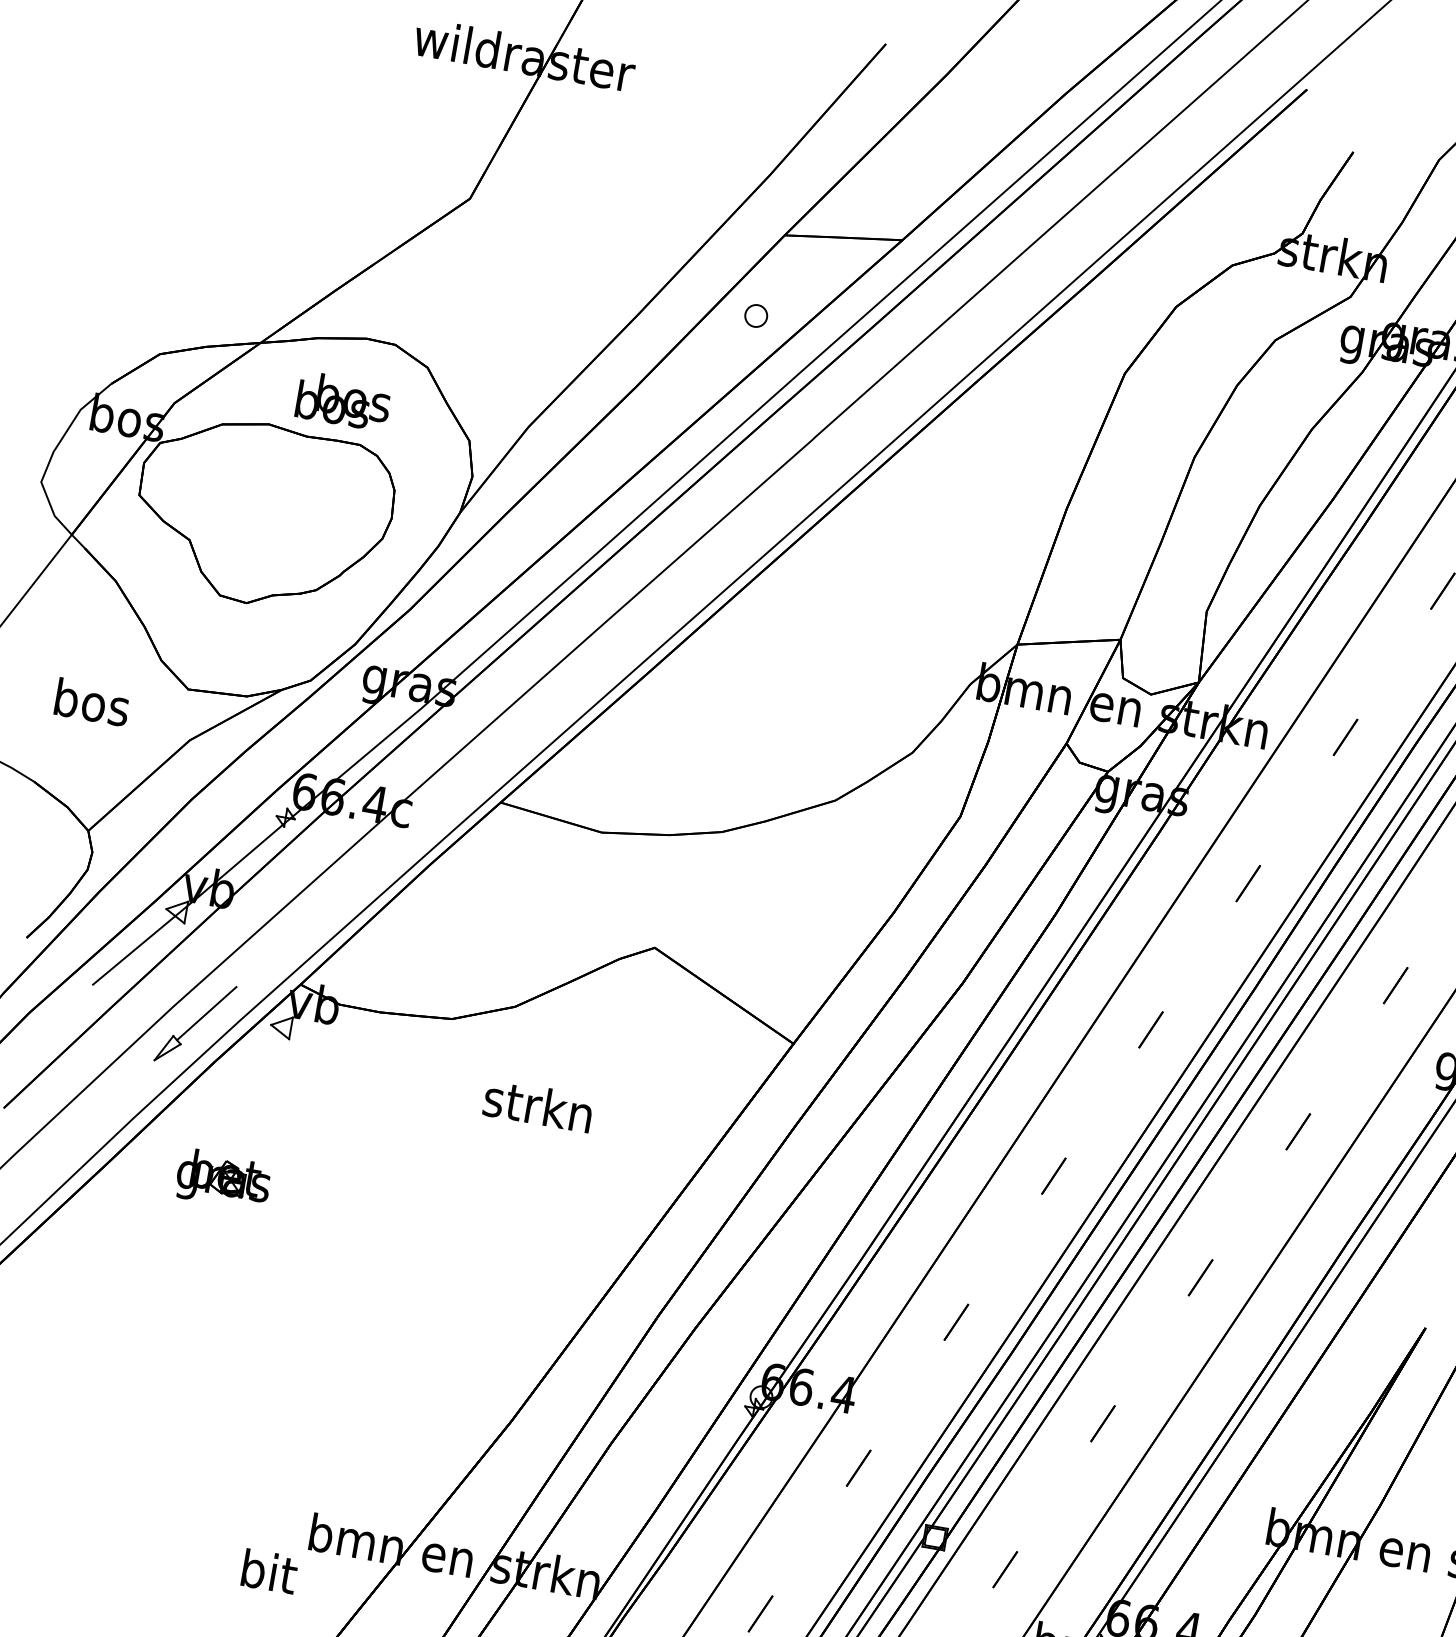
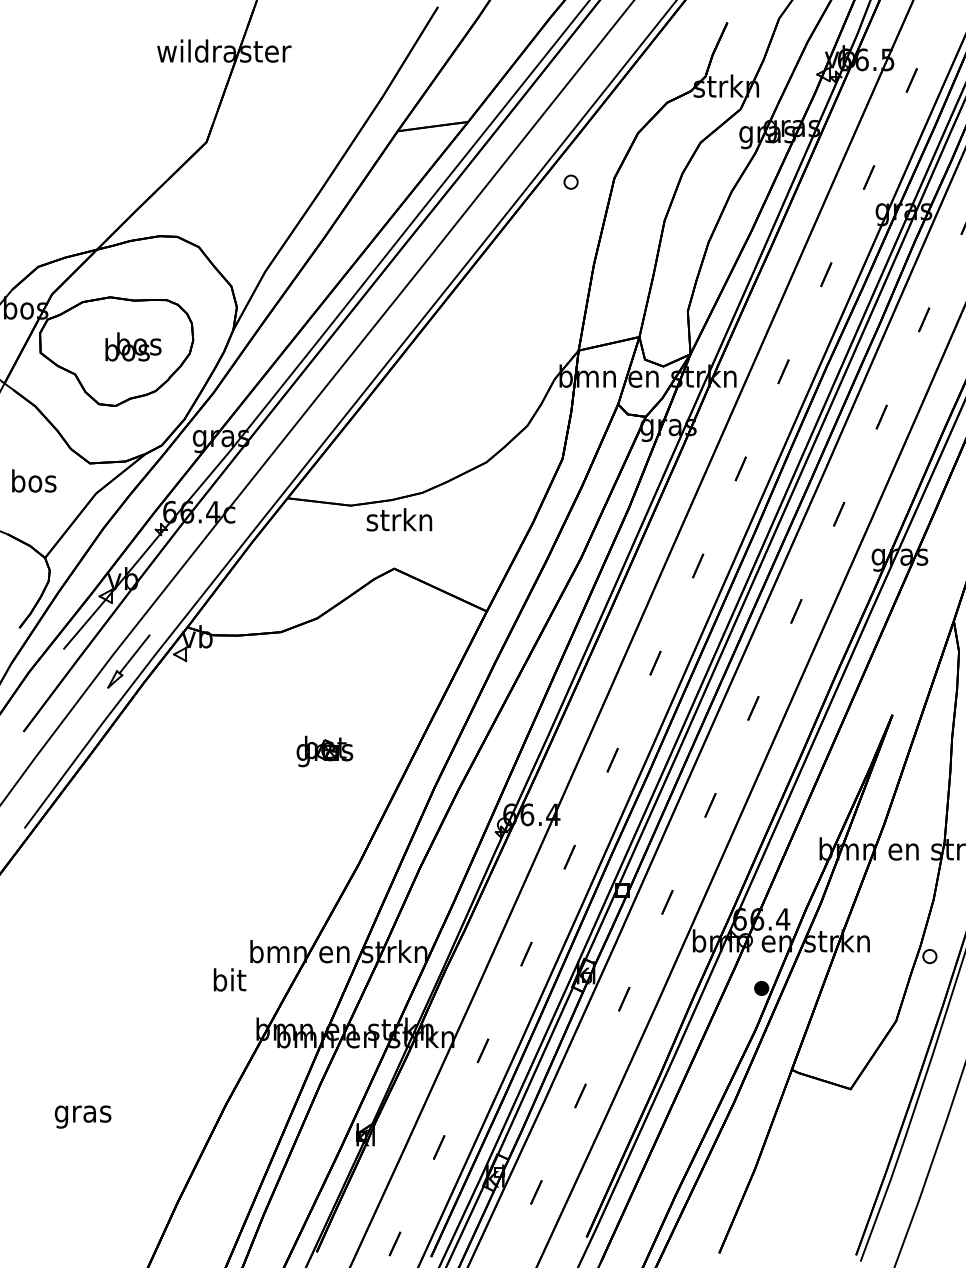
part: (755, 314) -> (570, 181), moved
text: (343, 400) -> (133, 346), moved
text: (538, 1105) -> (399, 519), moved
part: (223, 1179) -> (324, 751), moved

